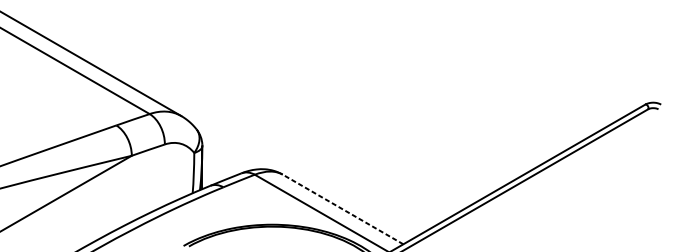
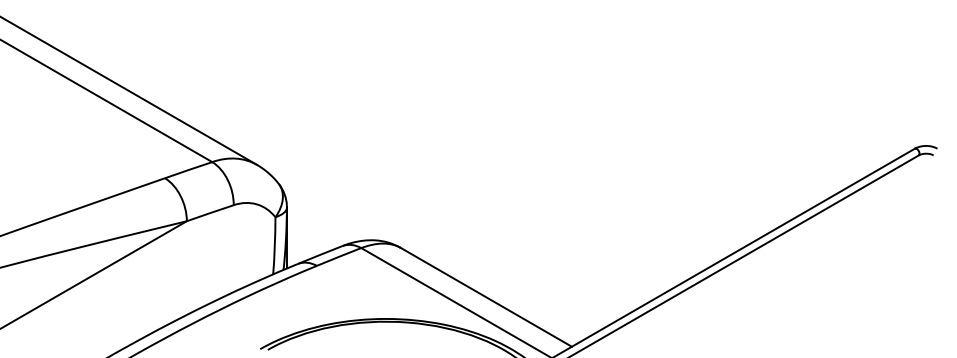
line: (343, 209) -> (486, 297), dashed -> solid

